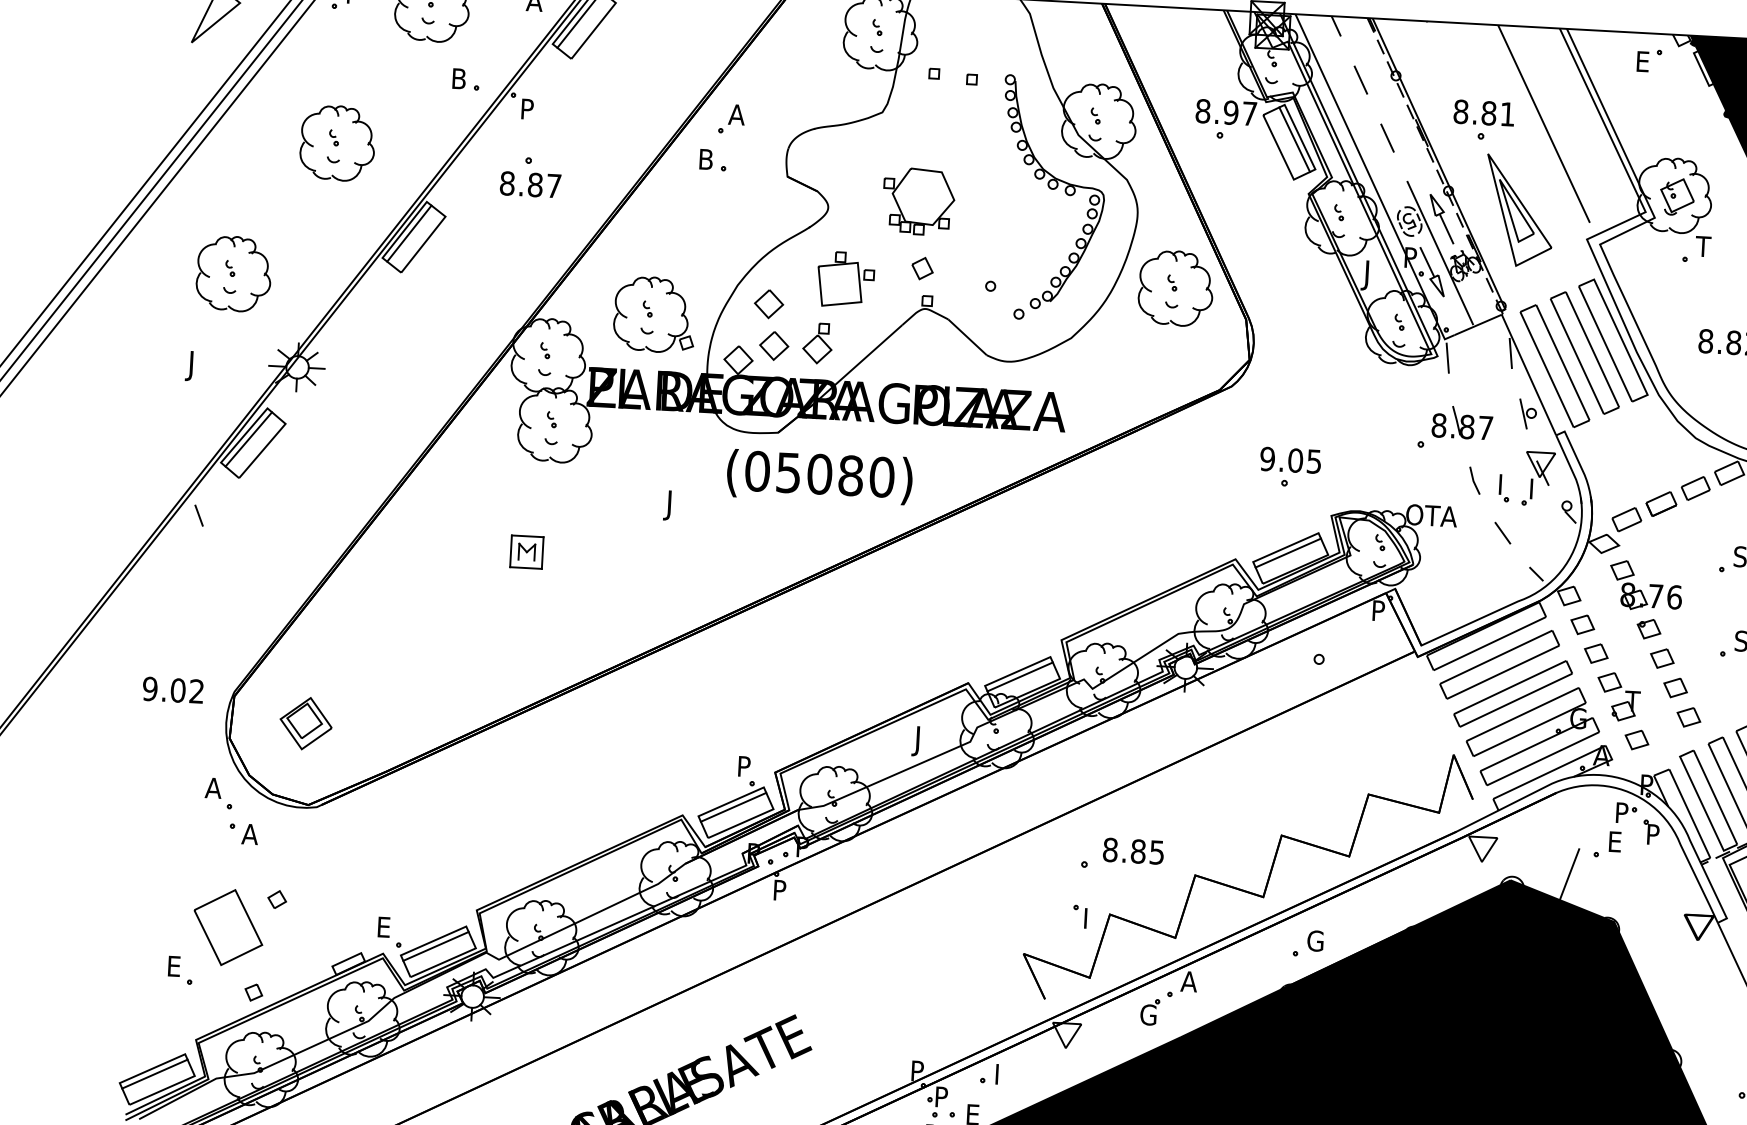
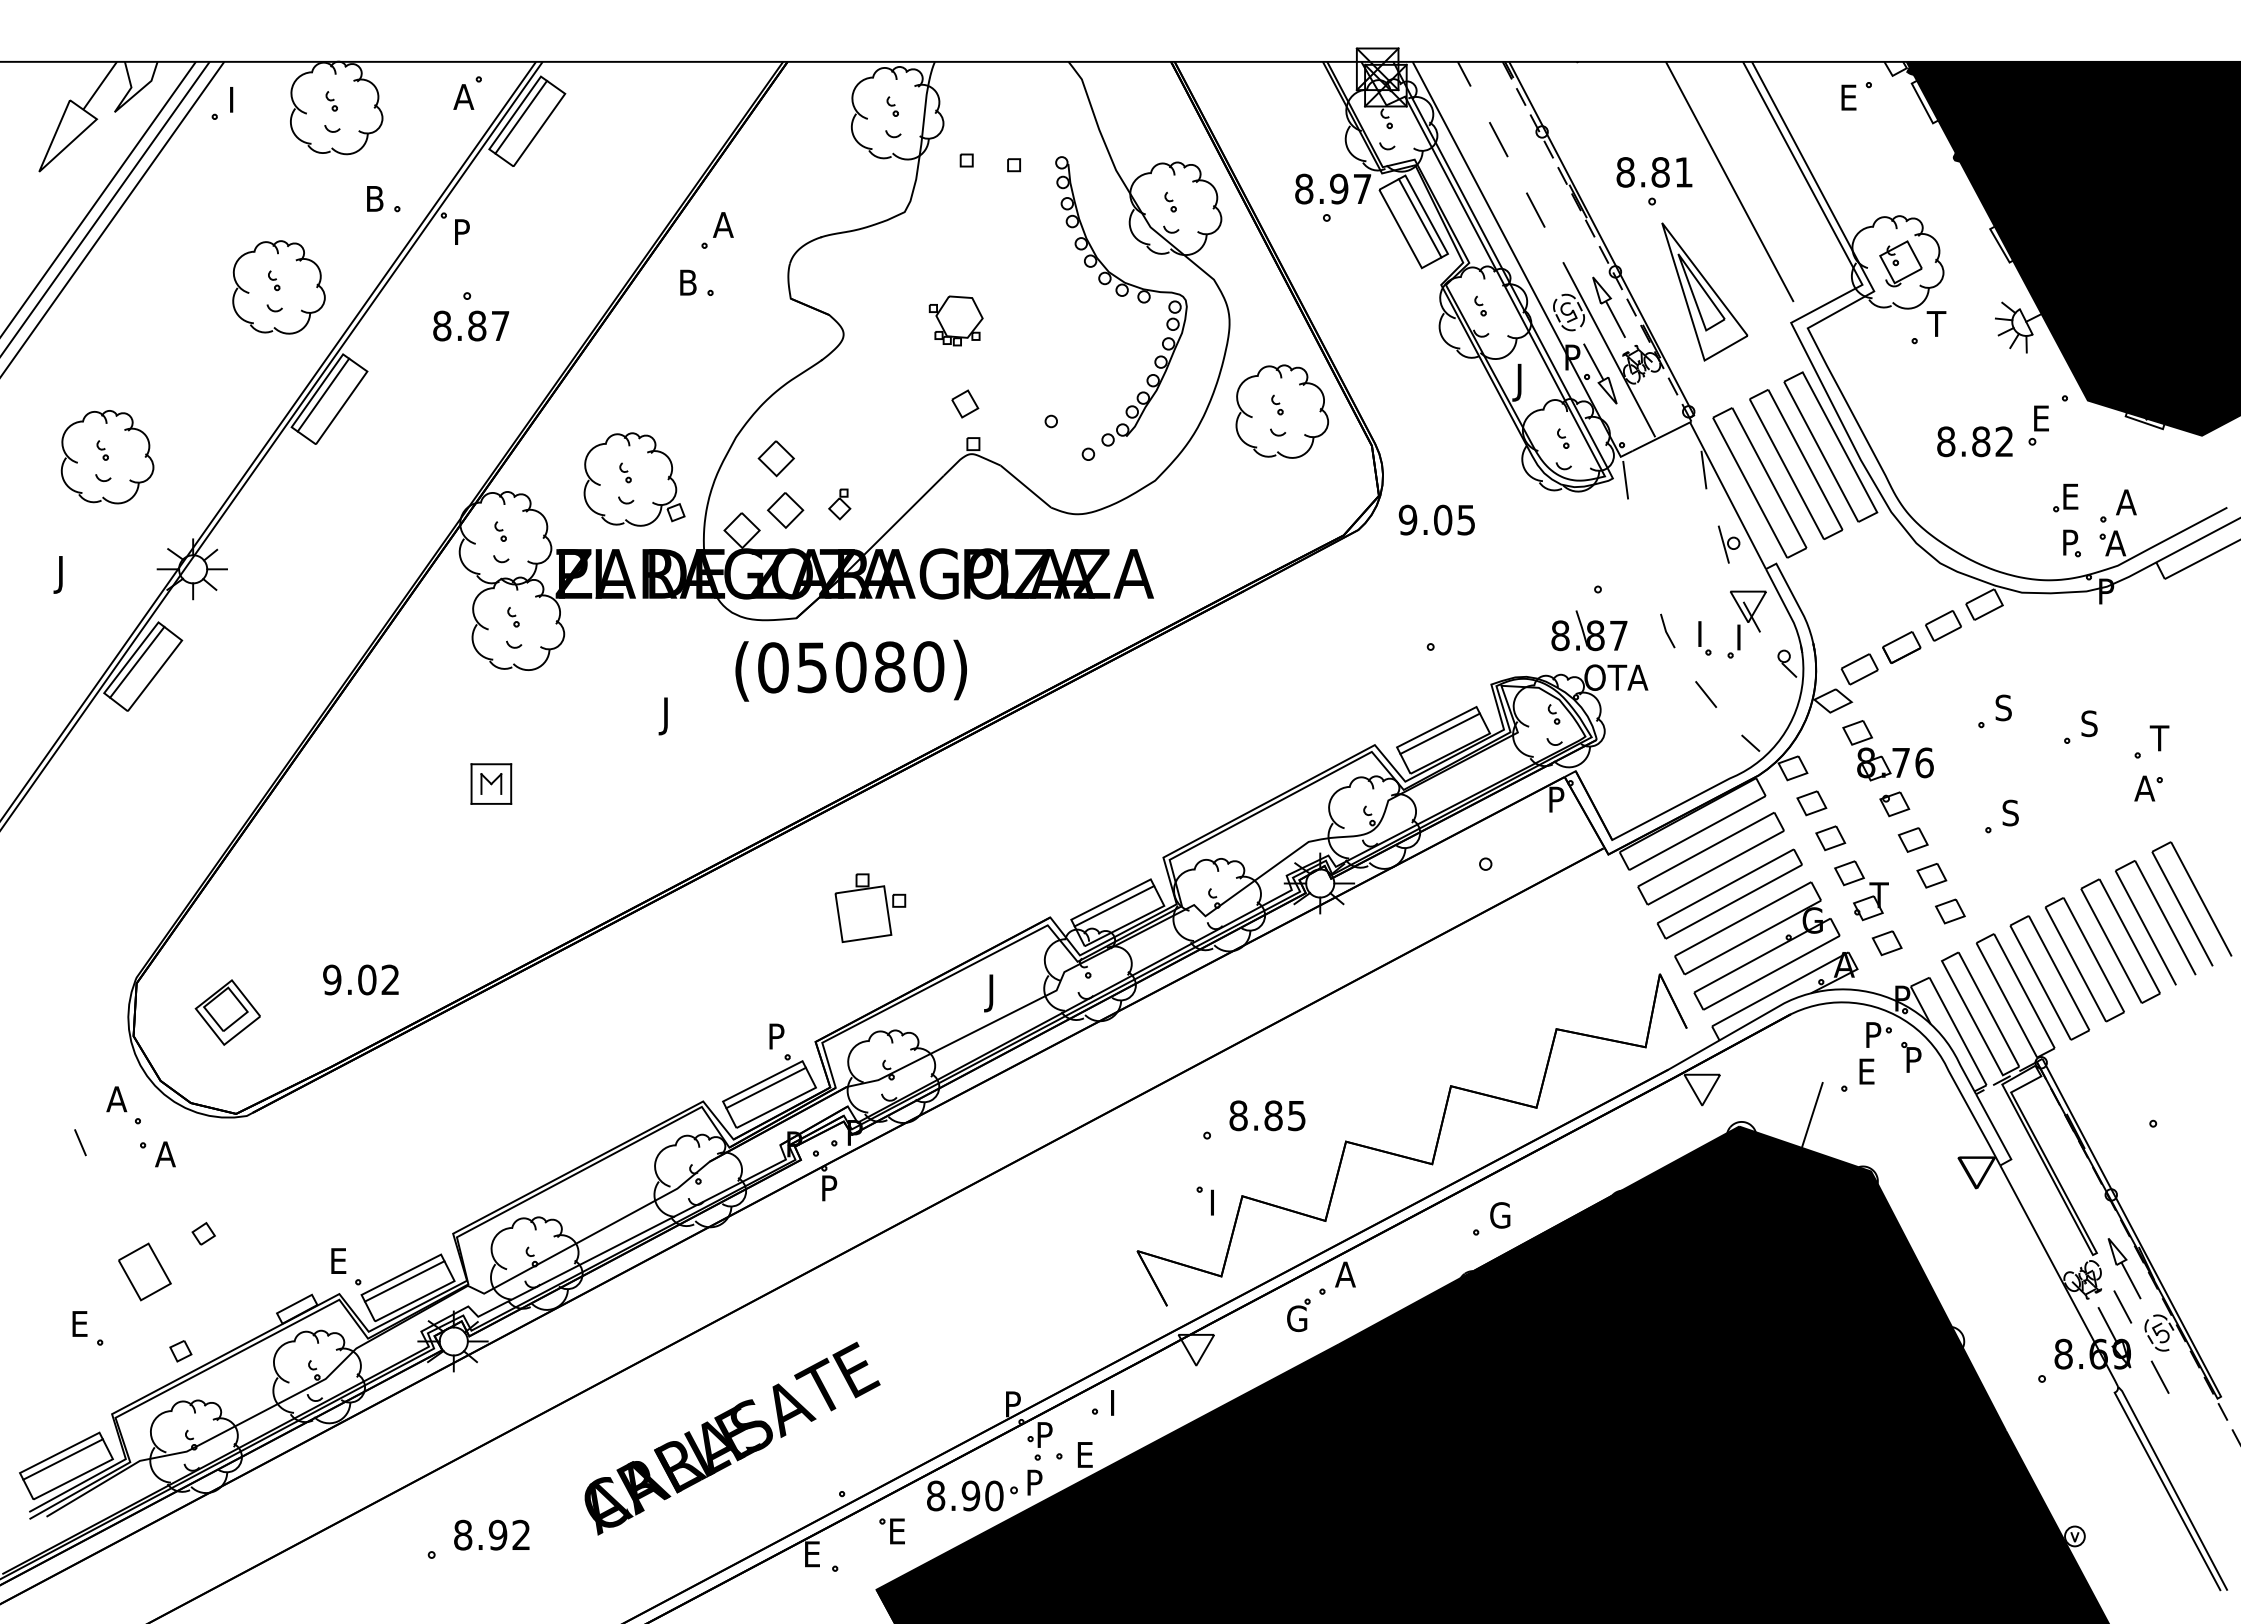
part: (337, 143) -> (278, 287), moved
part: (919, 201) -> (956, 320), size x0.6
part: (845, 279) -> (870, 907), moved
part: (817, 343) -> (839, 504), size x0.6
part: (1462, 422) -> (1589, 630), moved
text: (1290, 459) -> (1436, 519), moved
line: (199, 515) -> (80, 1142), moved
text: (172, 689) -> (360, 979), moved
part: (228, 927) -> (144, 1271), size x0.6

